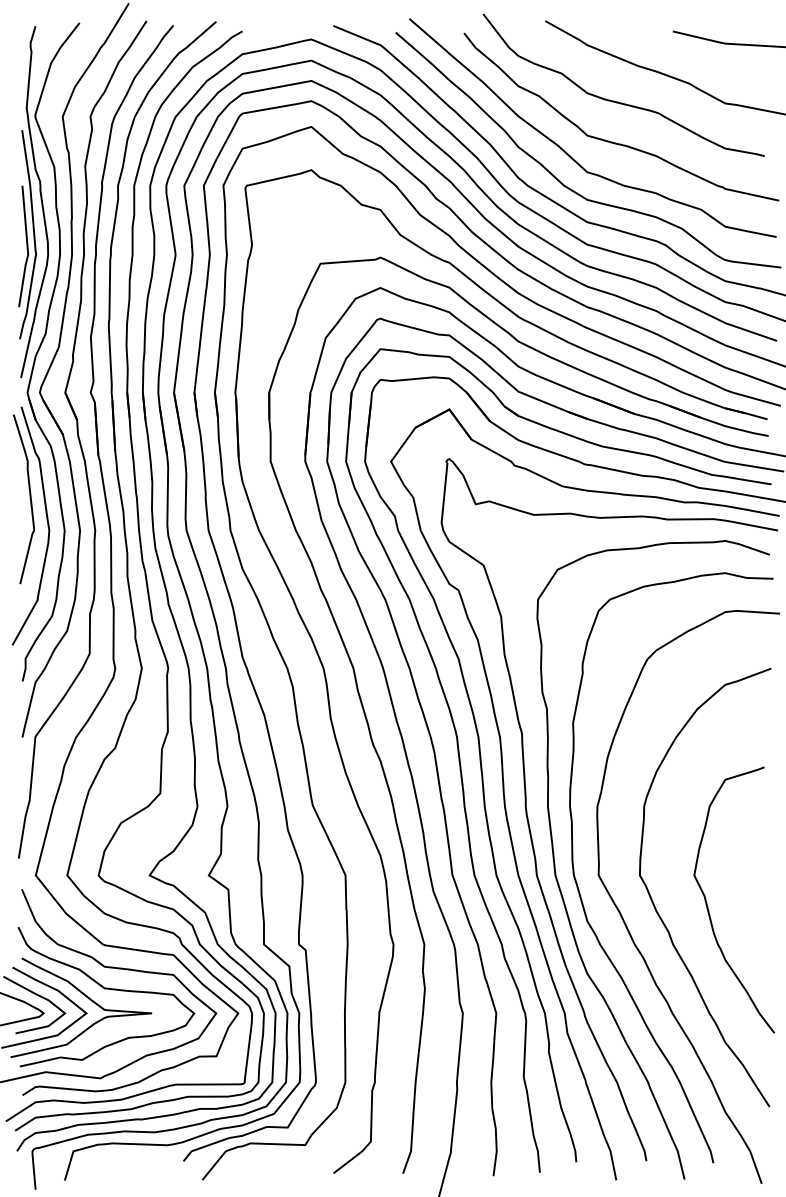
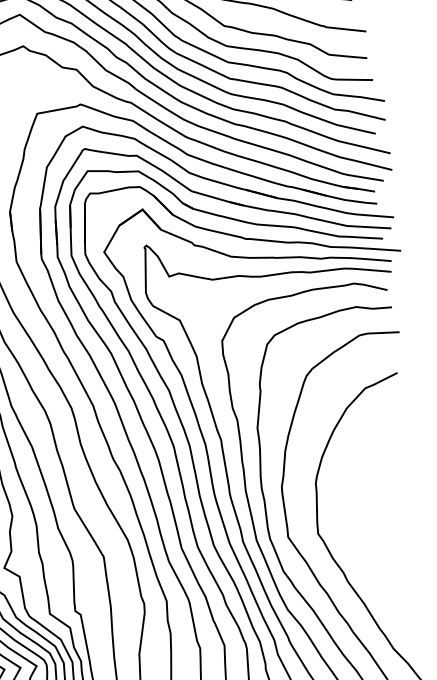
curve: (708, 906) -> (370, 551), removed

